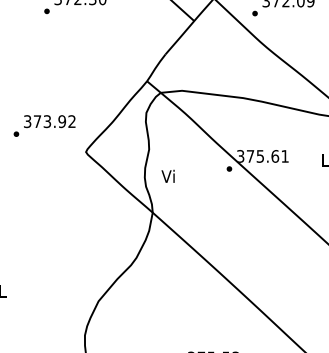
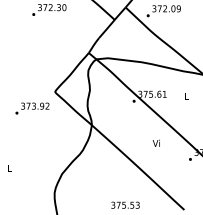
text: (44, 125) -> (32, 108), moved
text: (166, 174) -> (155, 142), moved

